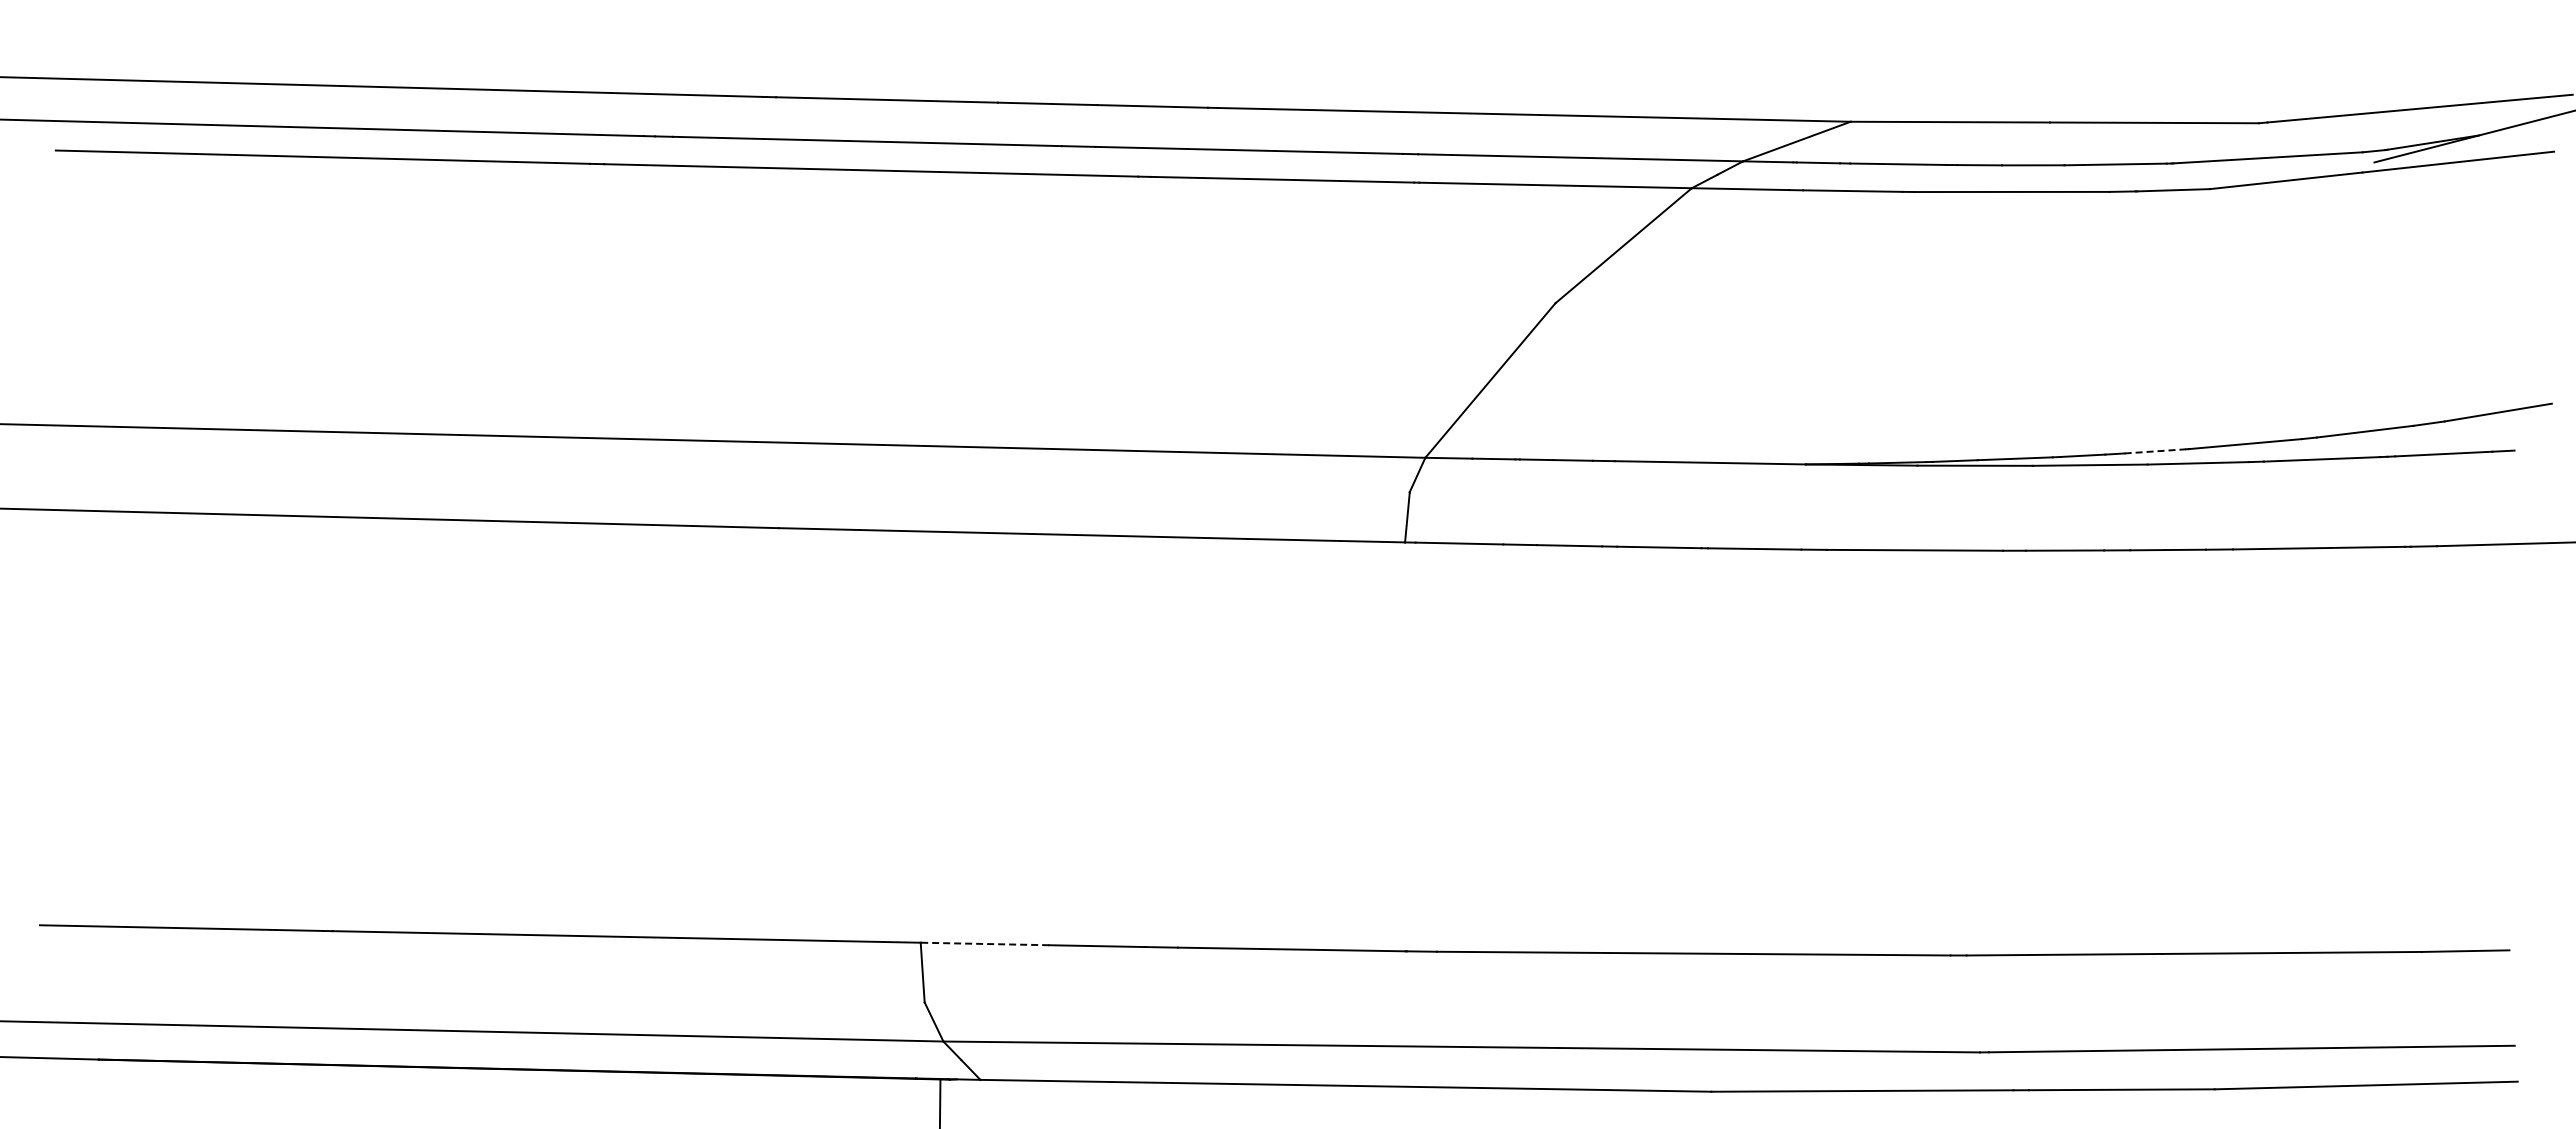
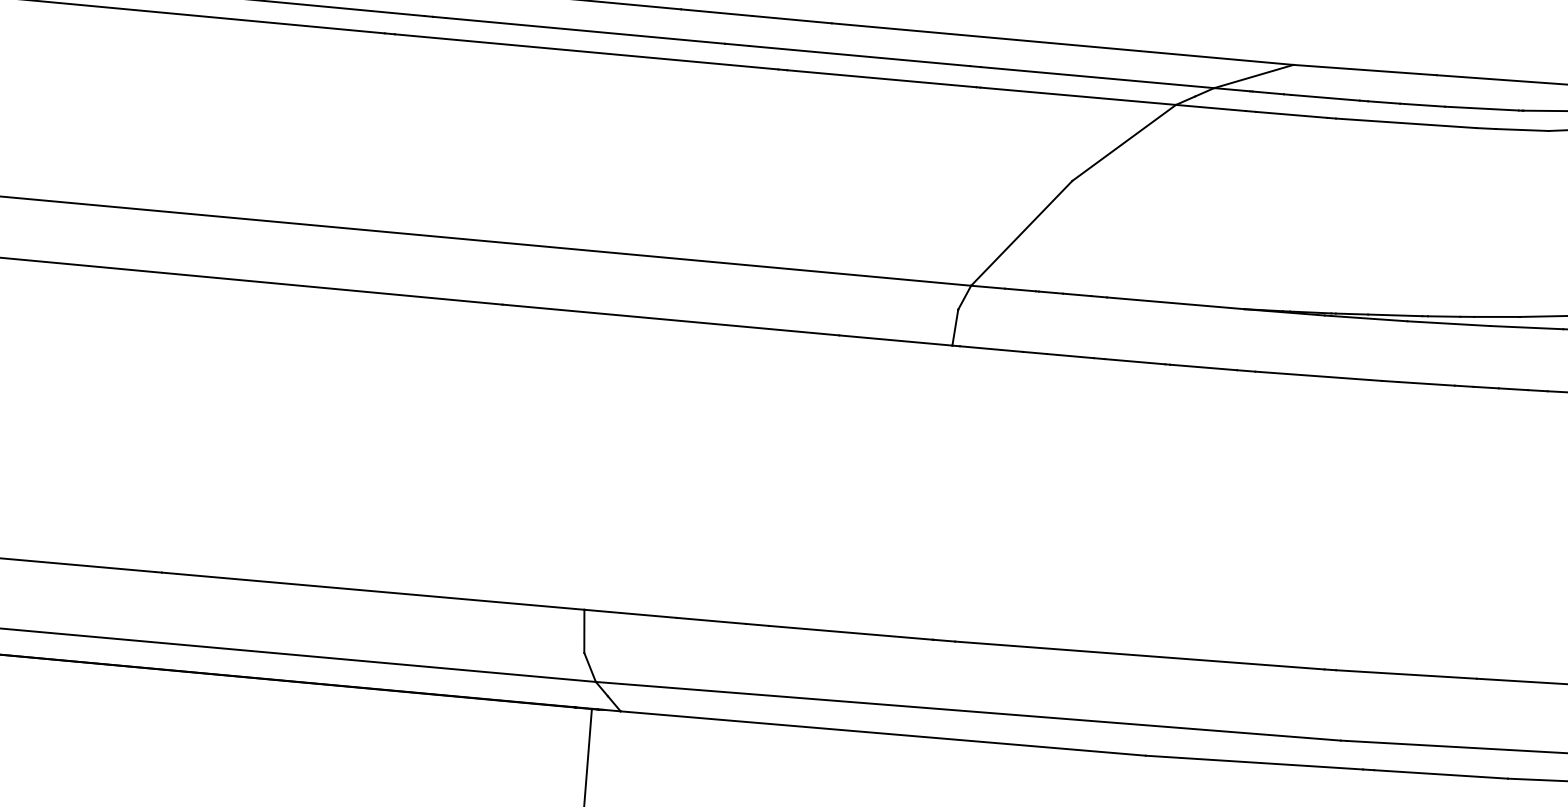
line: (2155, 451) -> (1496, 317), dashed -> solid
line: (984, 943) -> (630, 613), dashed -> solid

